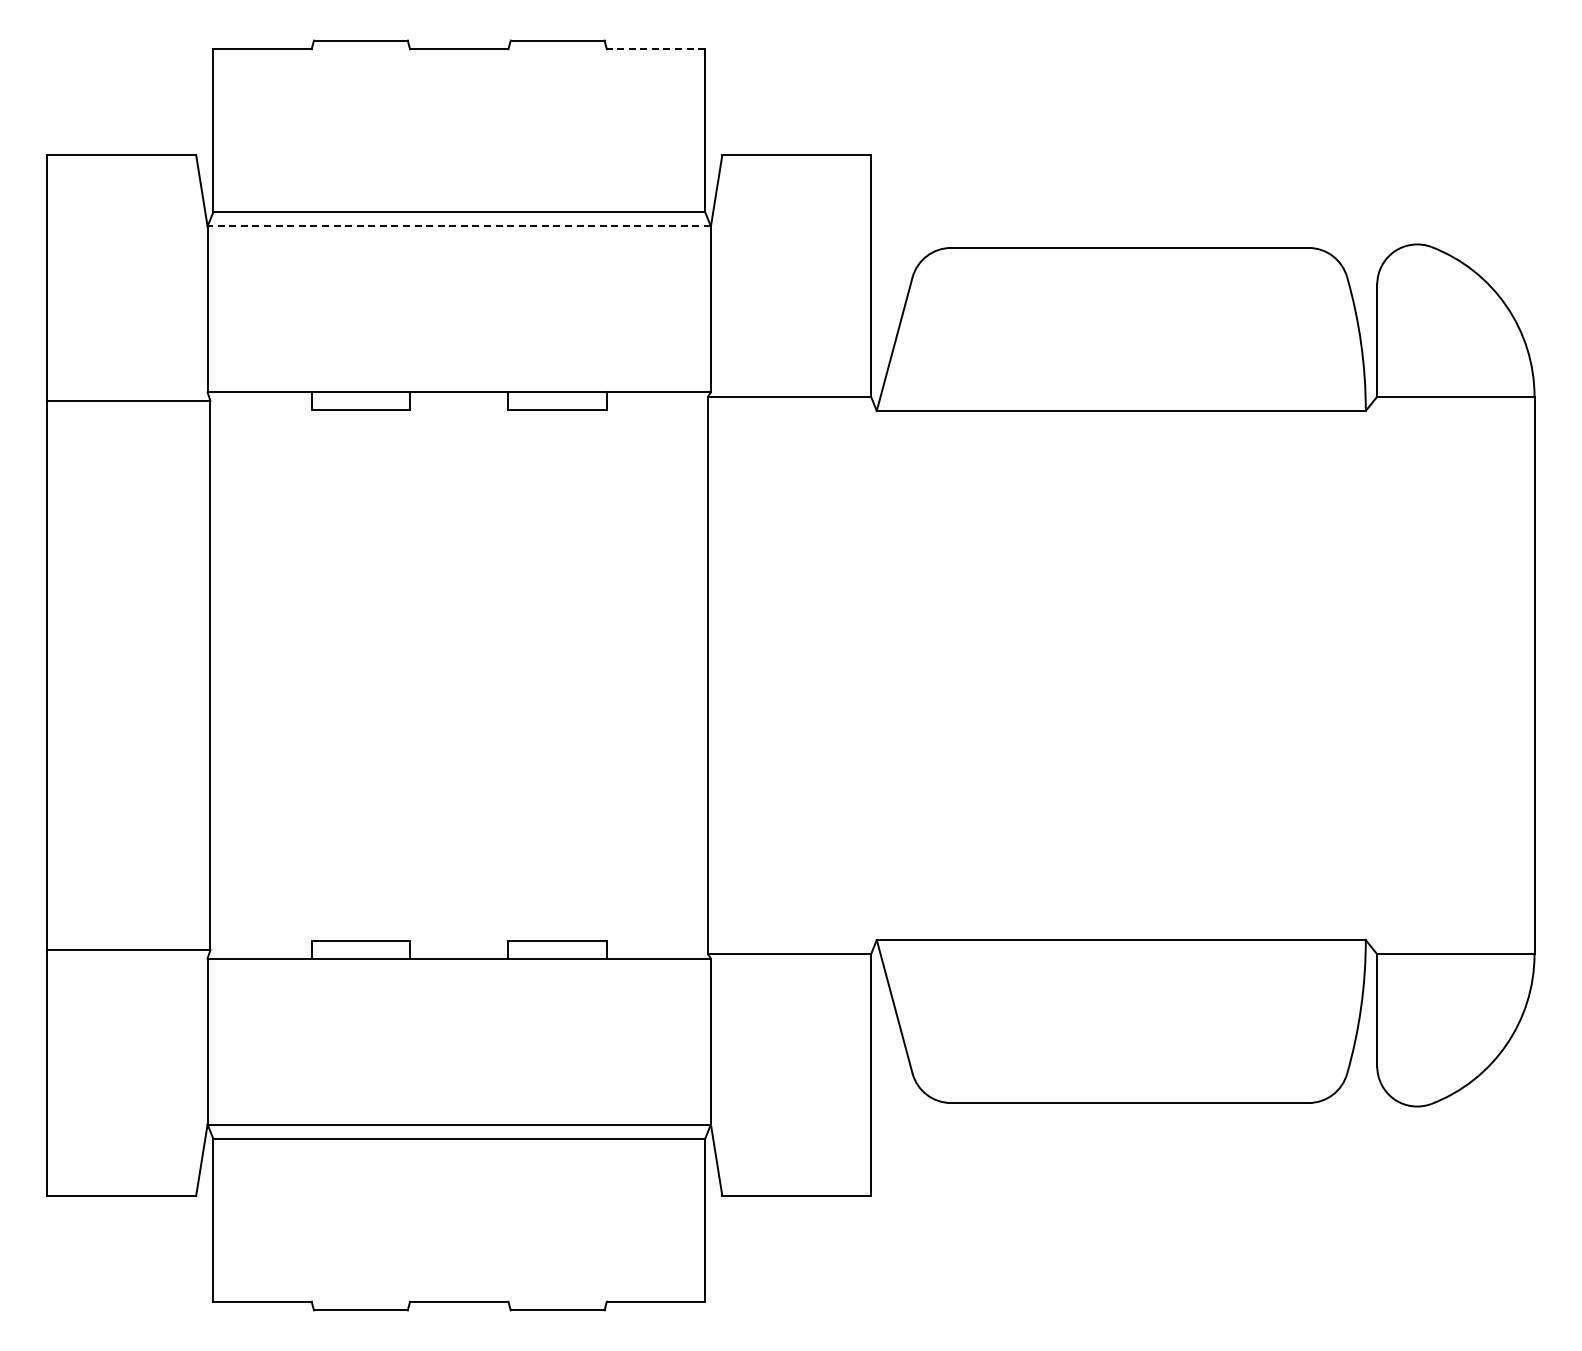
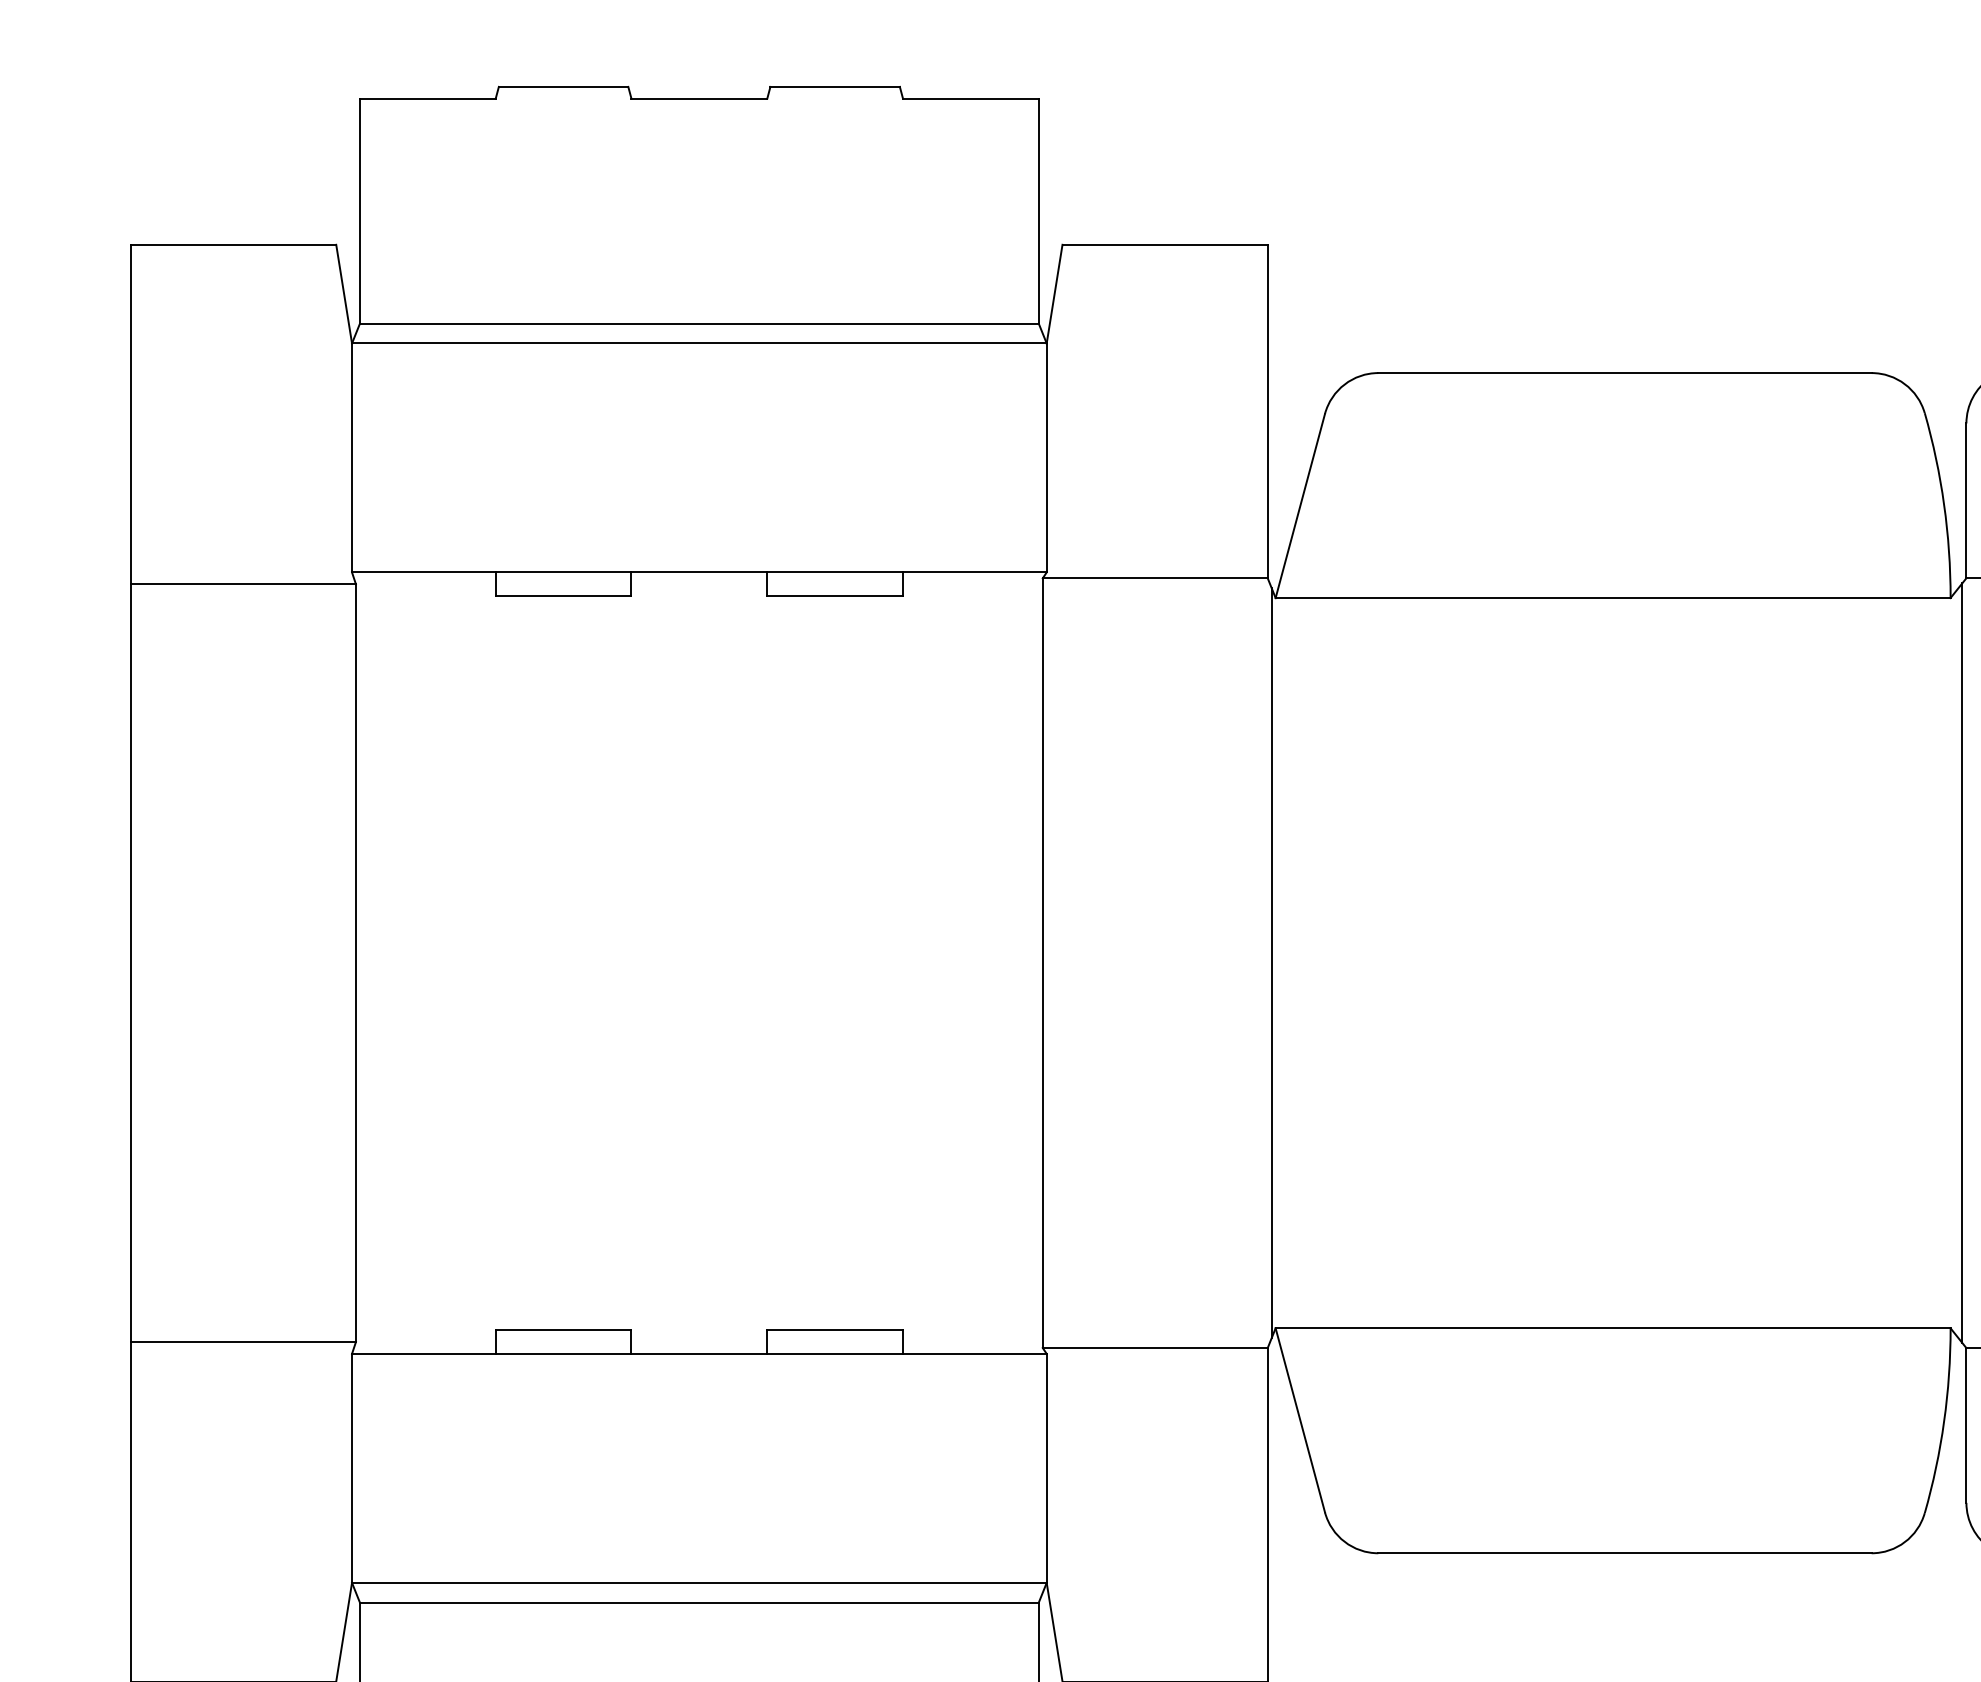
line: (655, 49) -> (970, 99), dashed -> solid
line: (459, 226) -> (699, 343), dashed -> solid
line: (873, 675) -> (1271, 963), added
line: (1374, 675) -> (1962, 963), added

